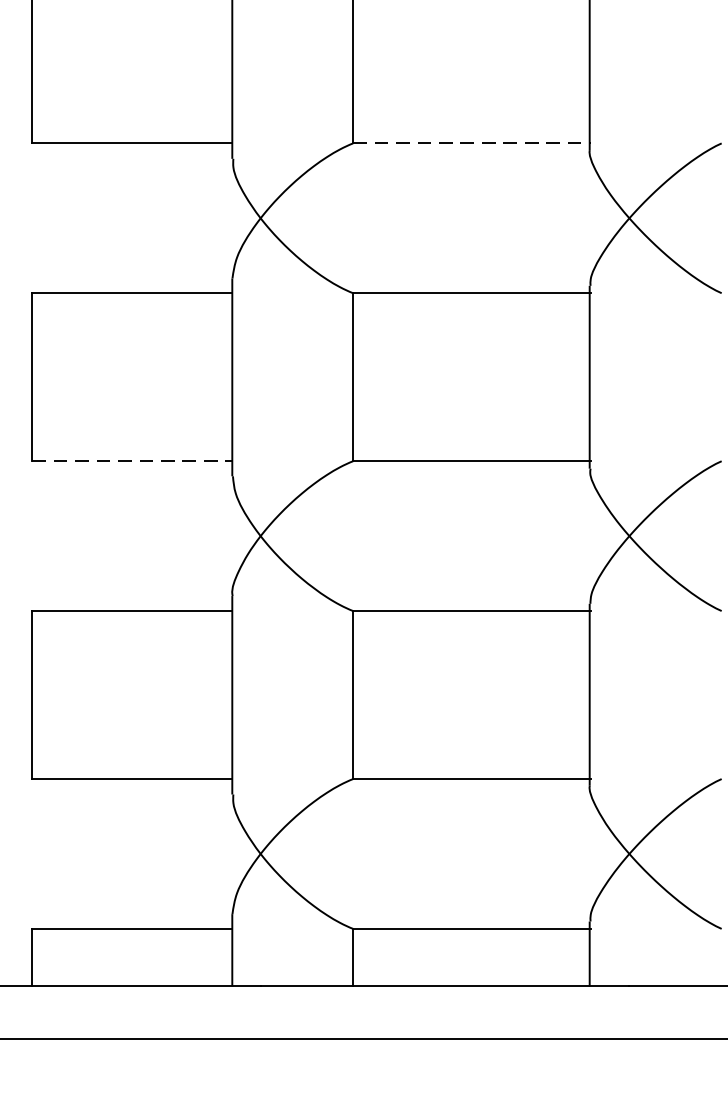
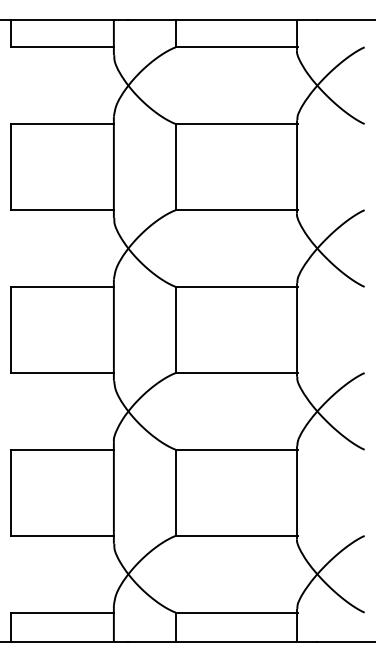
line: (473, 144) -> (237, 210), dashed -> solid
line: (133, 462) -> (63, 373), dashed -> solid

